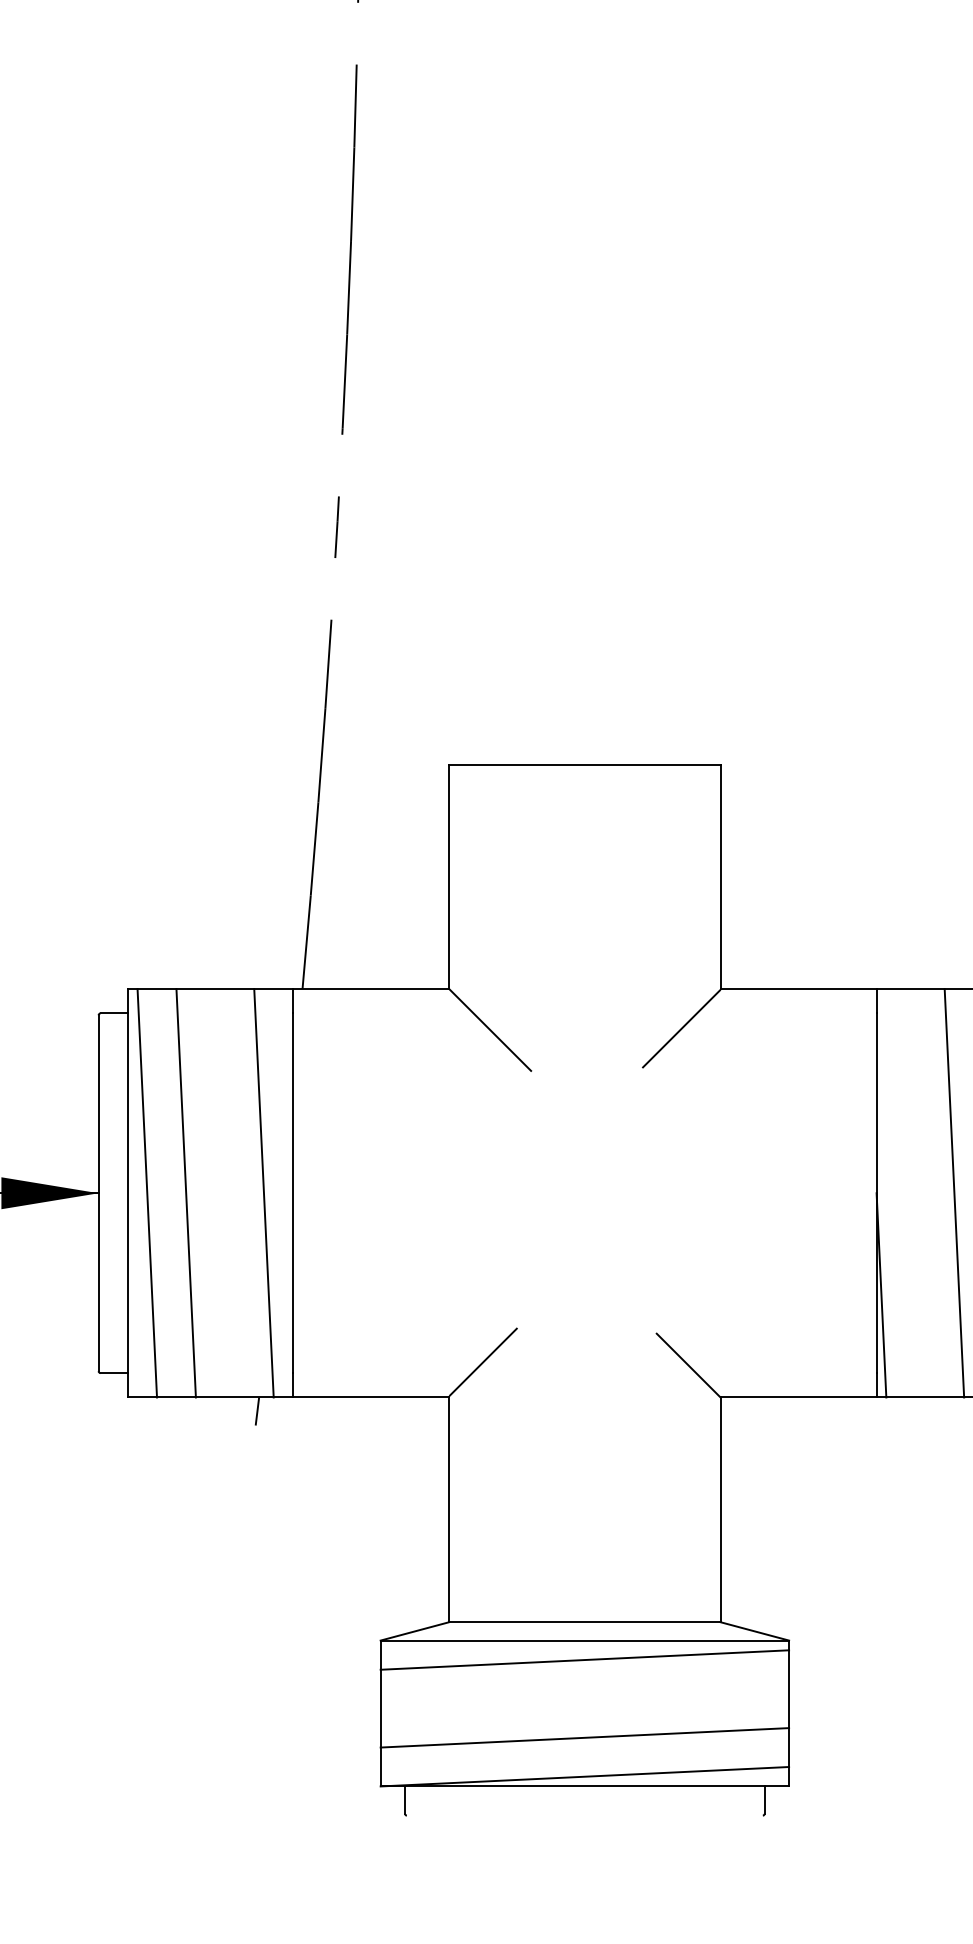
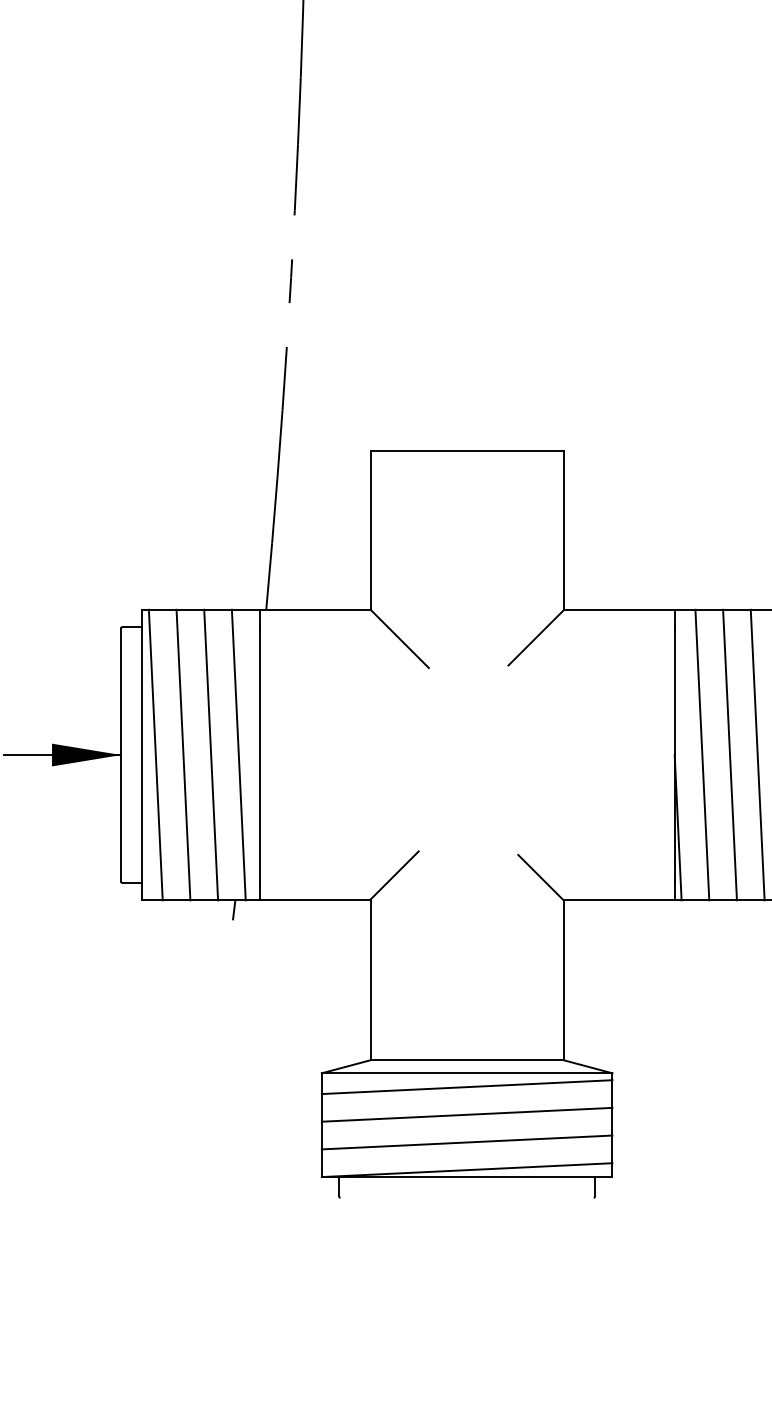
line: (225, 1192) -> (211, 754), added
line: (915, 1192) -> (702, 754), added
line: (583, 1698) -> (466, 1114), added

